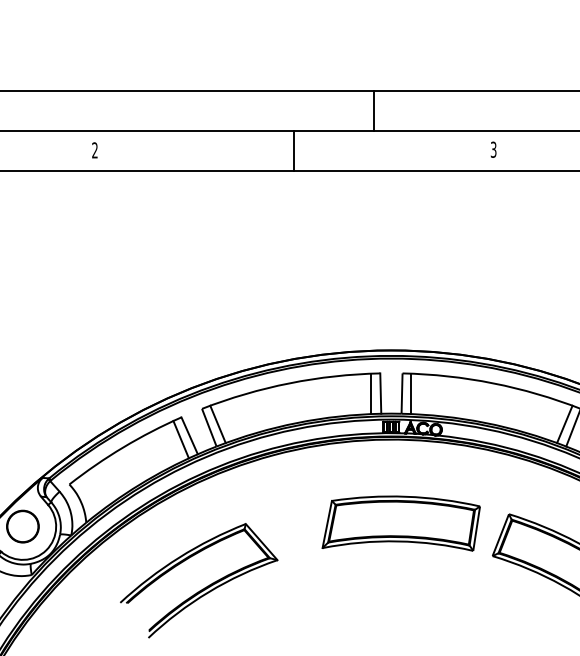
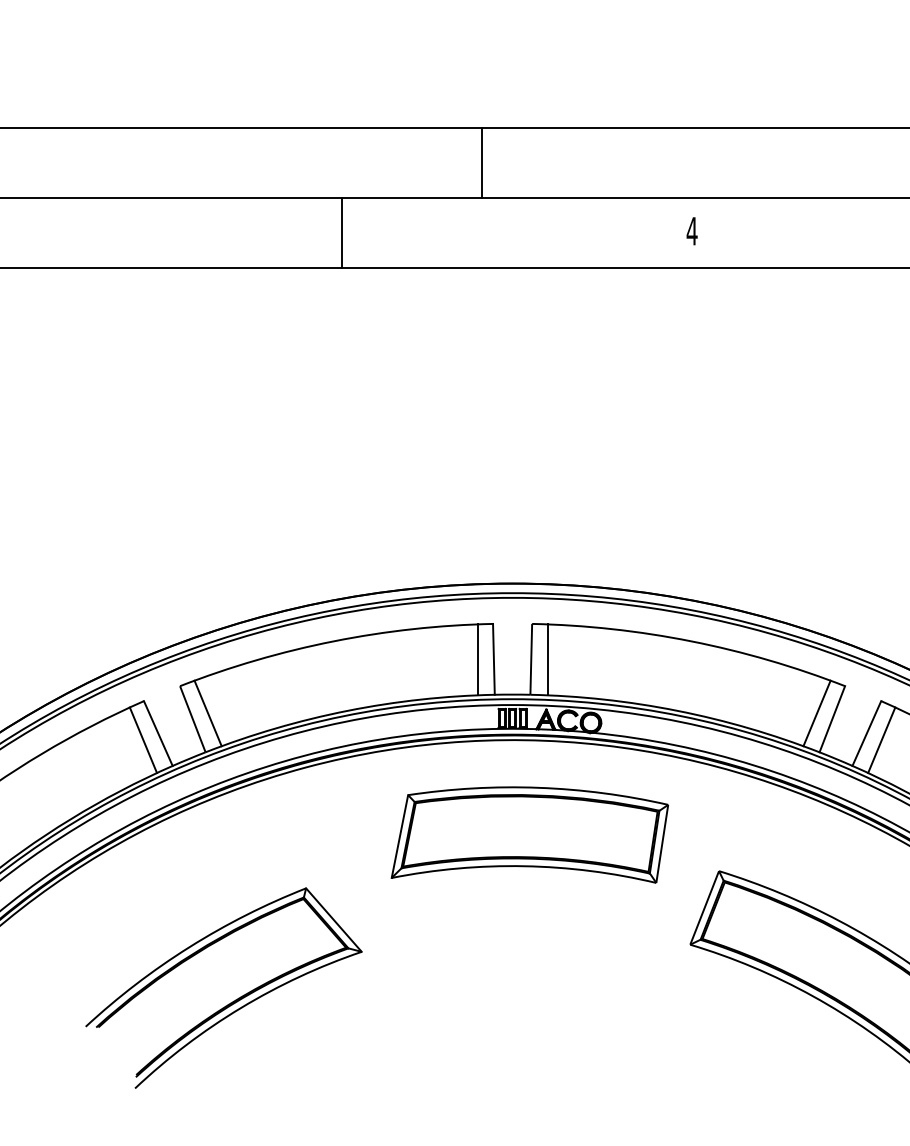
text: (493, 149) -> (691, 230), 3 -> 4
part: (400, 523) -> (528, 834), moved
part: (202, 588) -> (230, 1001), moved

